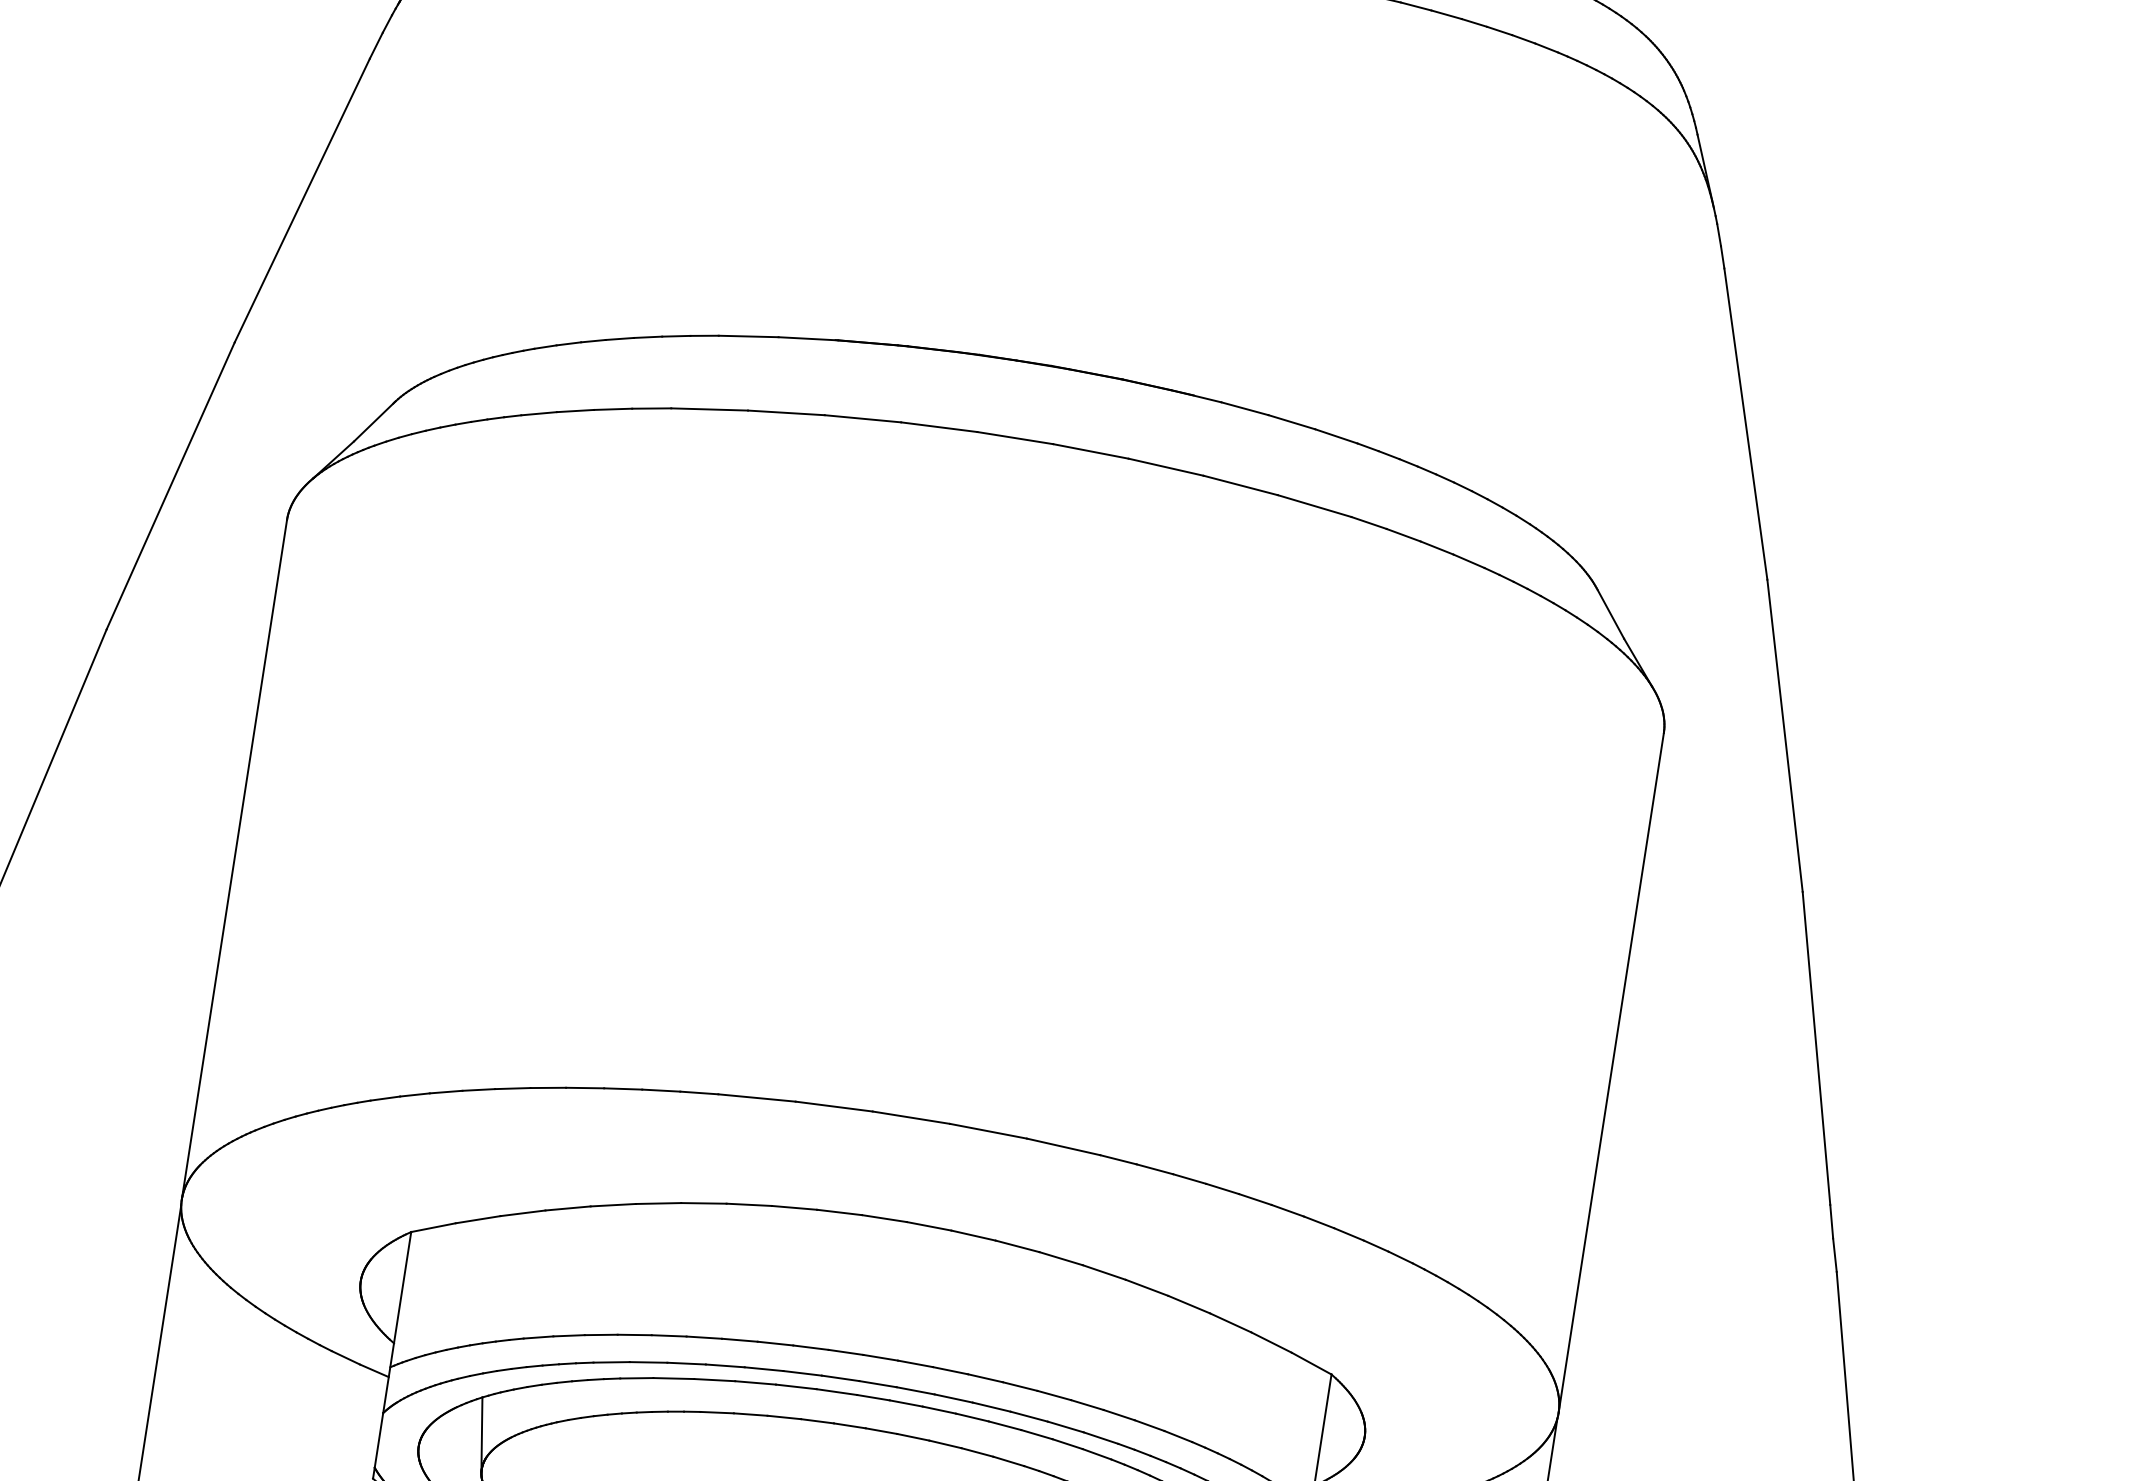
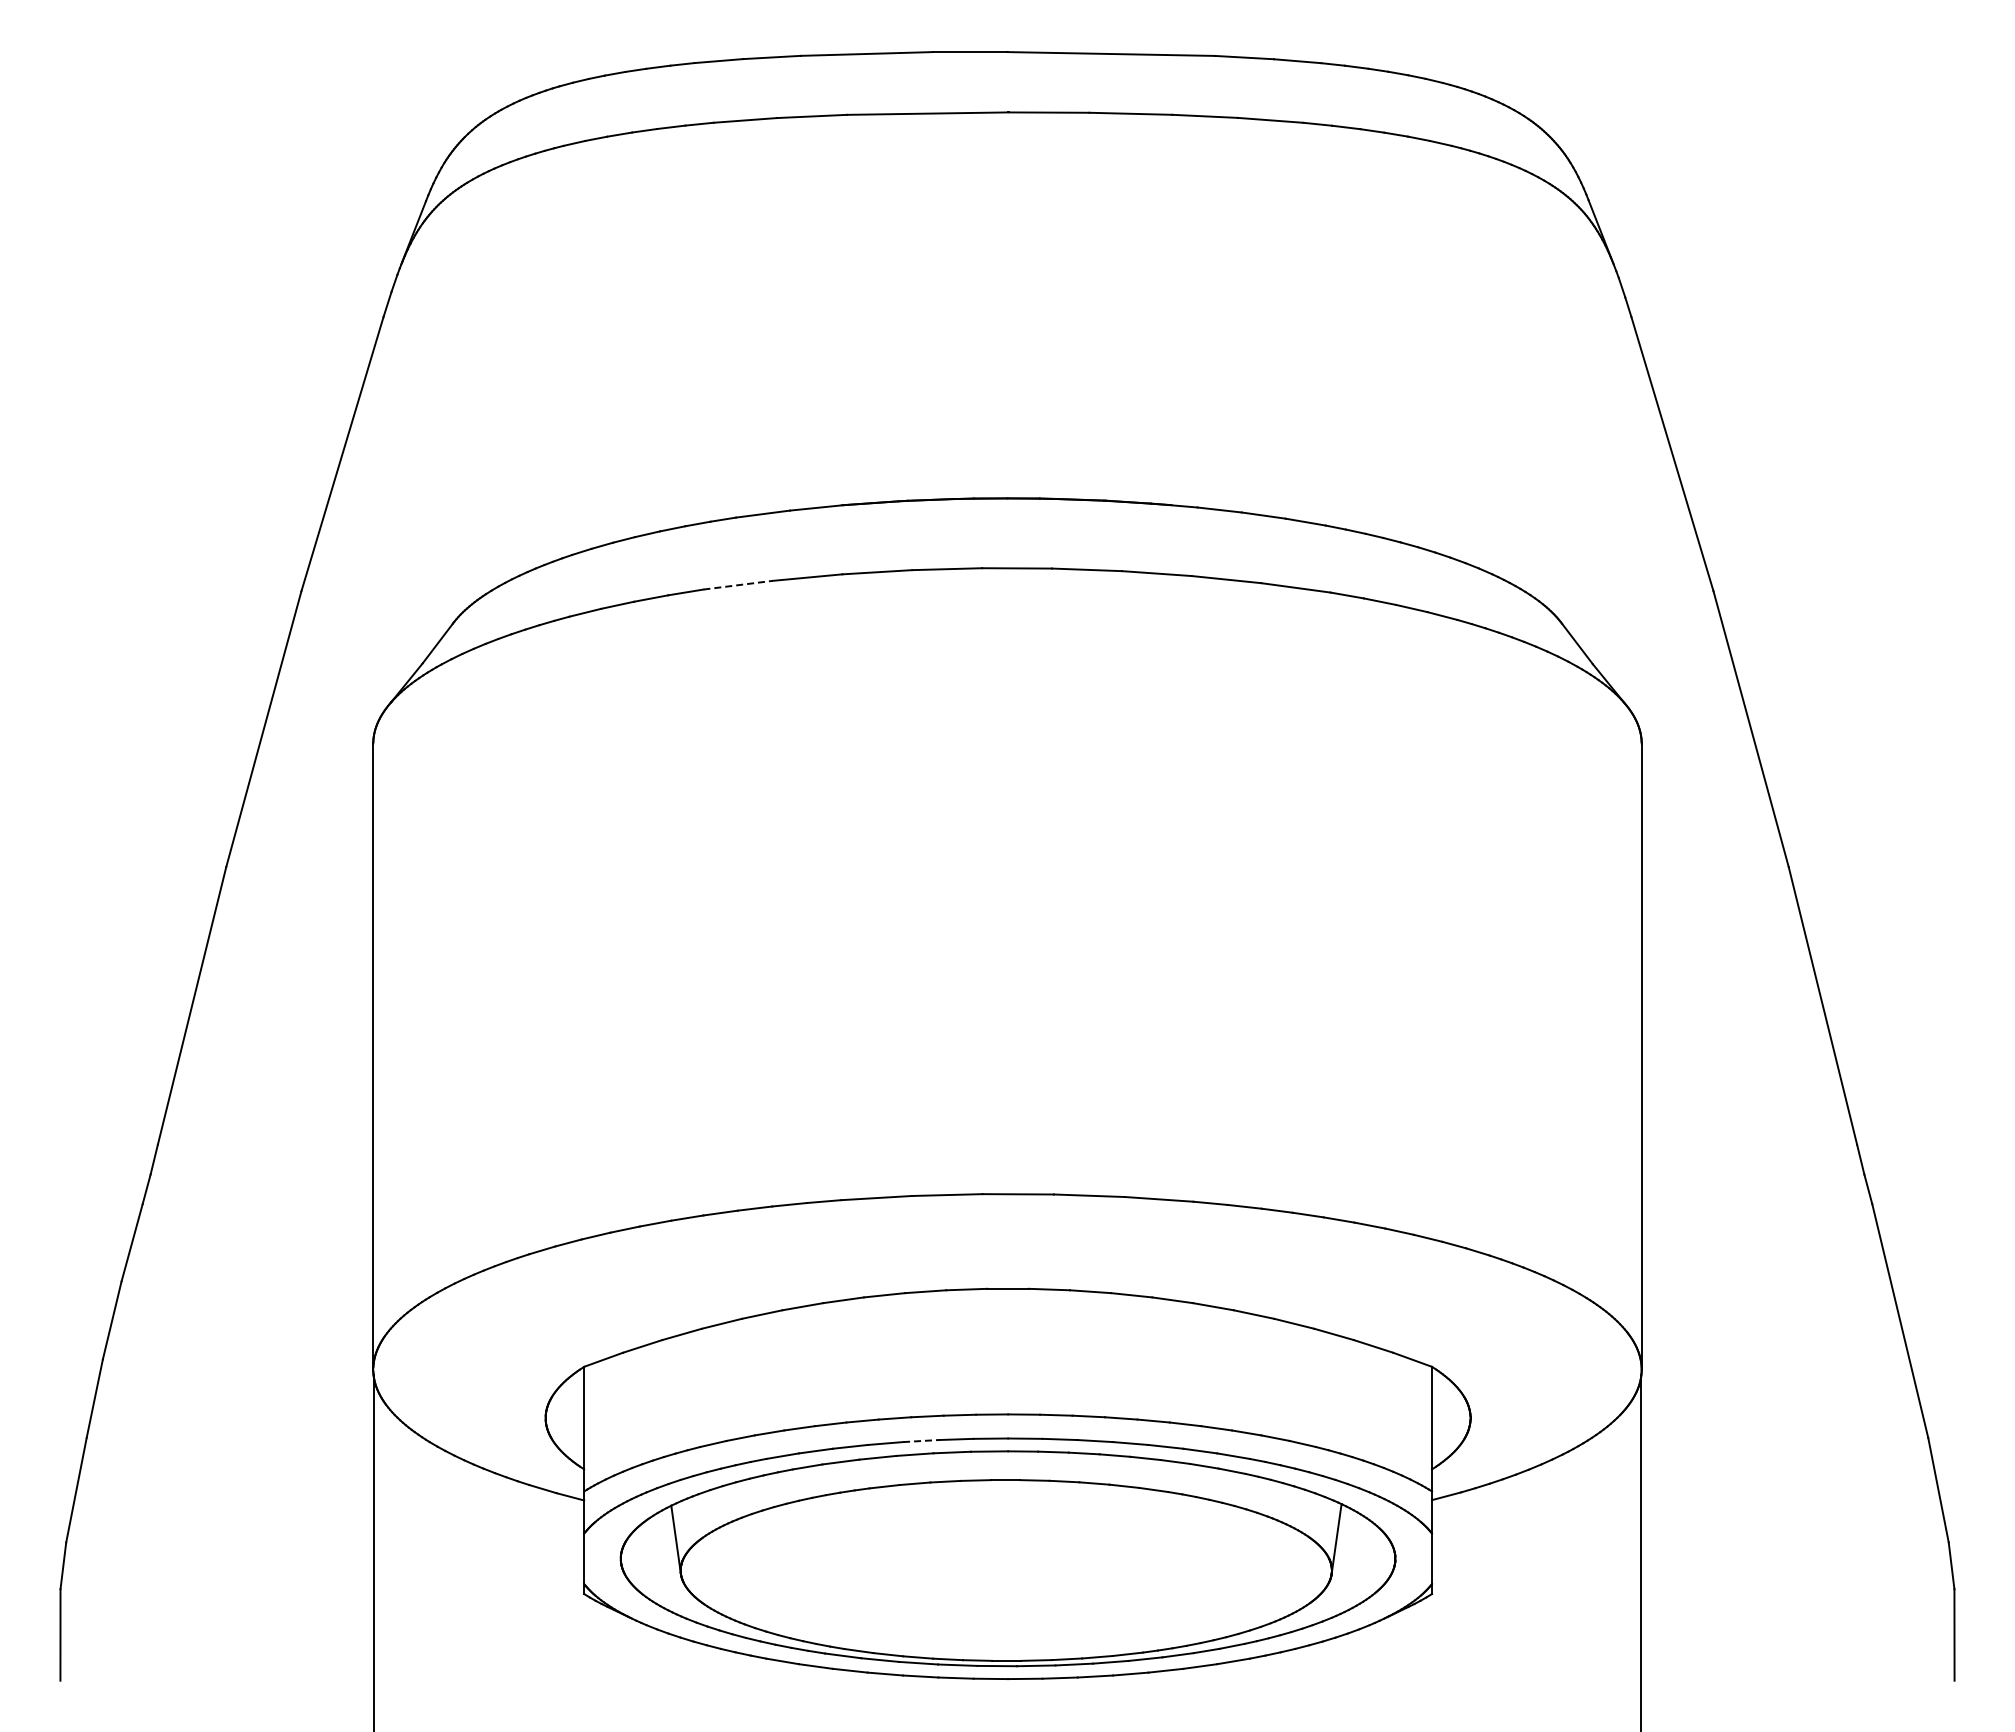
line: (710, 409) -> (738, 585), solid -> dashed
line: (763, 1369) -> (920, 1441), solid -> dashed

